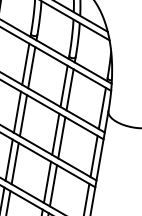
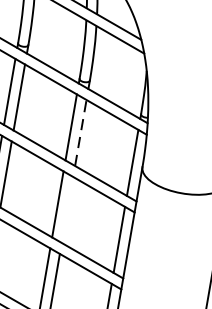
line: (70, 89) -> (81, 132), solid -> dashed
line: (61, 137) -> (67, 209), removed

